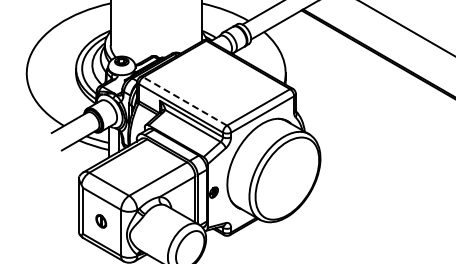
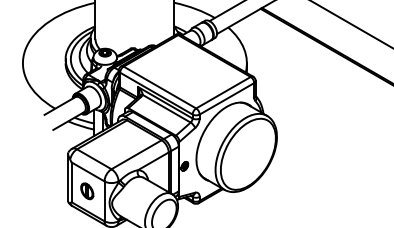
line: (184, 101) -> (159, 87), dashed -> solid
part: (101, 221) -> (87, 191), size x1.43

